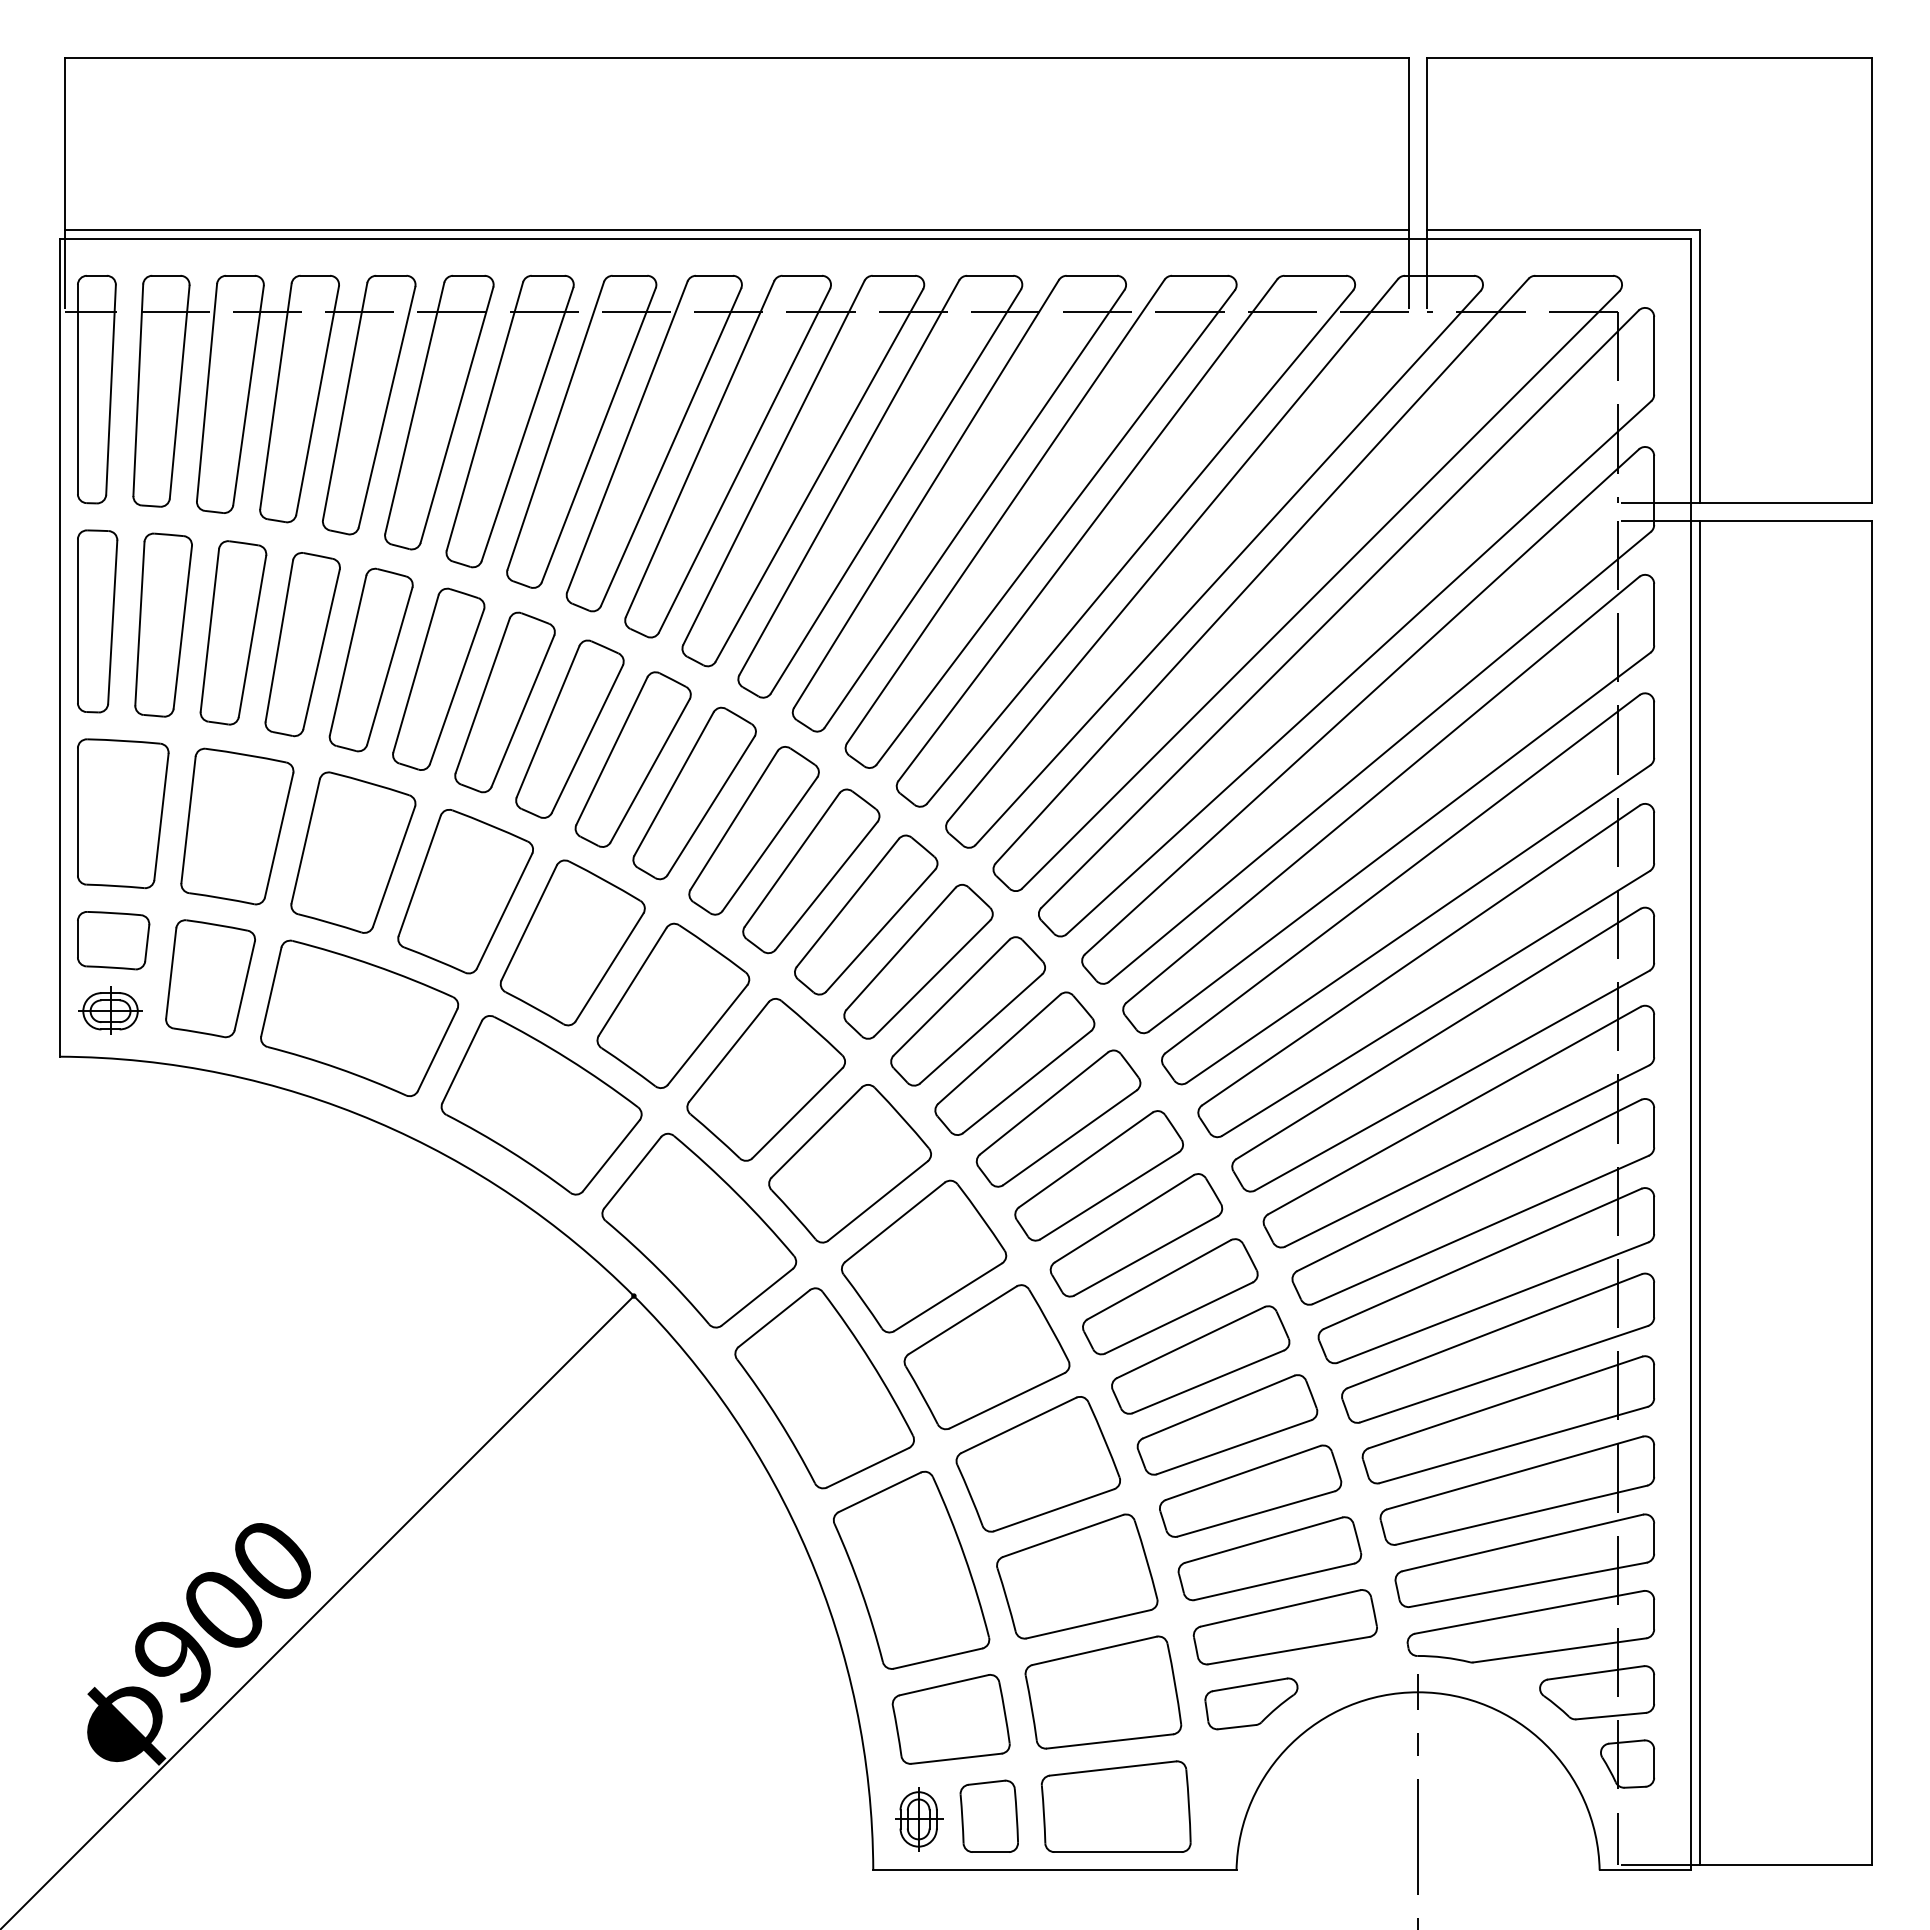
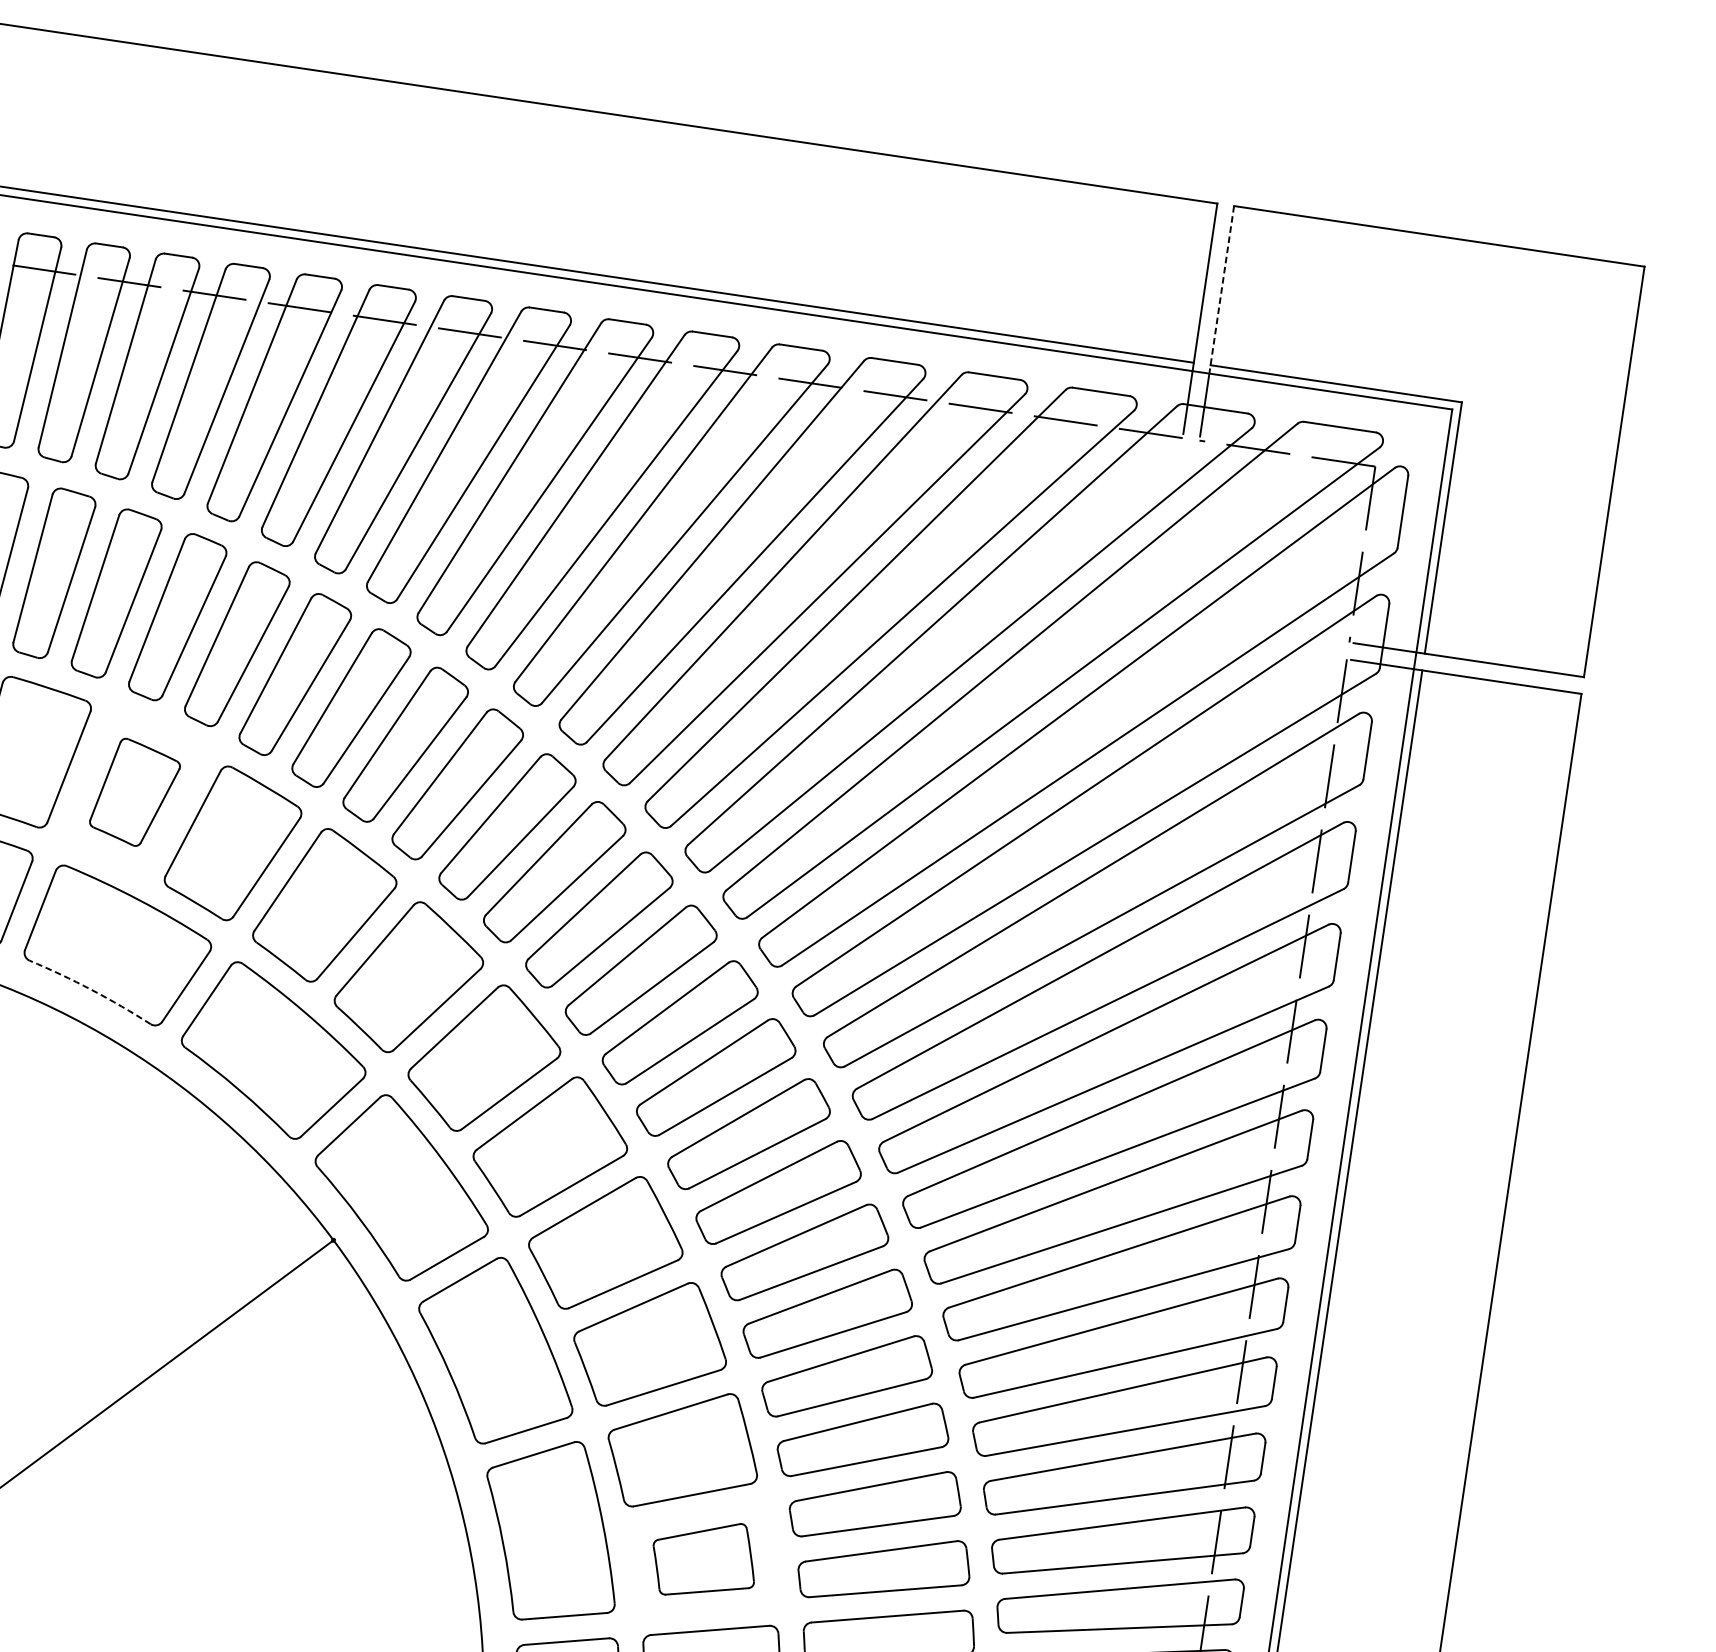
line: (1427, 148) -> (1222, 289), solid -> dashed
part: (353, 852) -> (135, 792), size x0.7
arc: (337, 1068) -> (91, 990), solid -> dashed
part: (1077, 1576) -> (704, 1559), size x0.7

